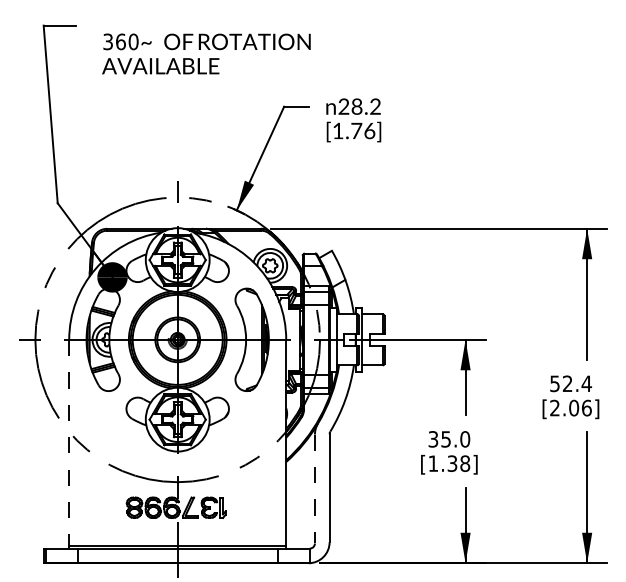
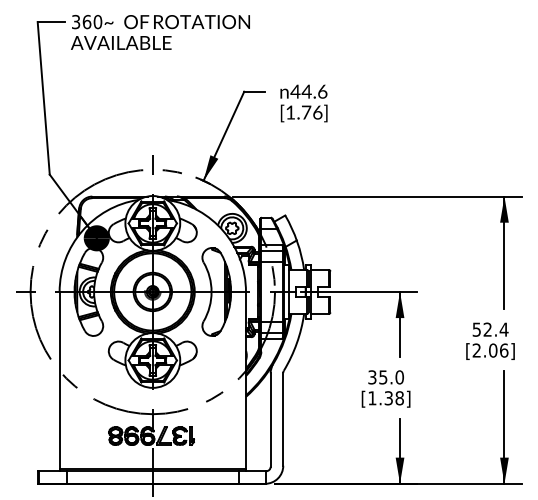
text: (206, 54) -> (160, 32), moved
text: (358, 106) -> (308, 91), 28.2 -> 44.6
line: (69, 444) -> (59, 381), dashed -> solid
line: (314, 489) -> (270, 420), dashed -> solid

